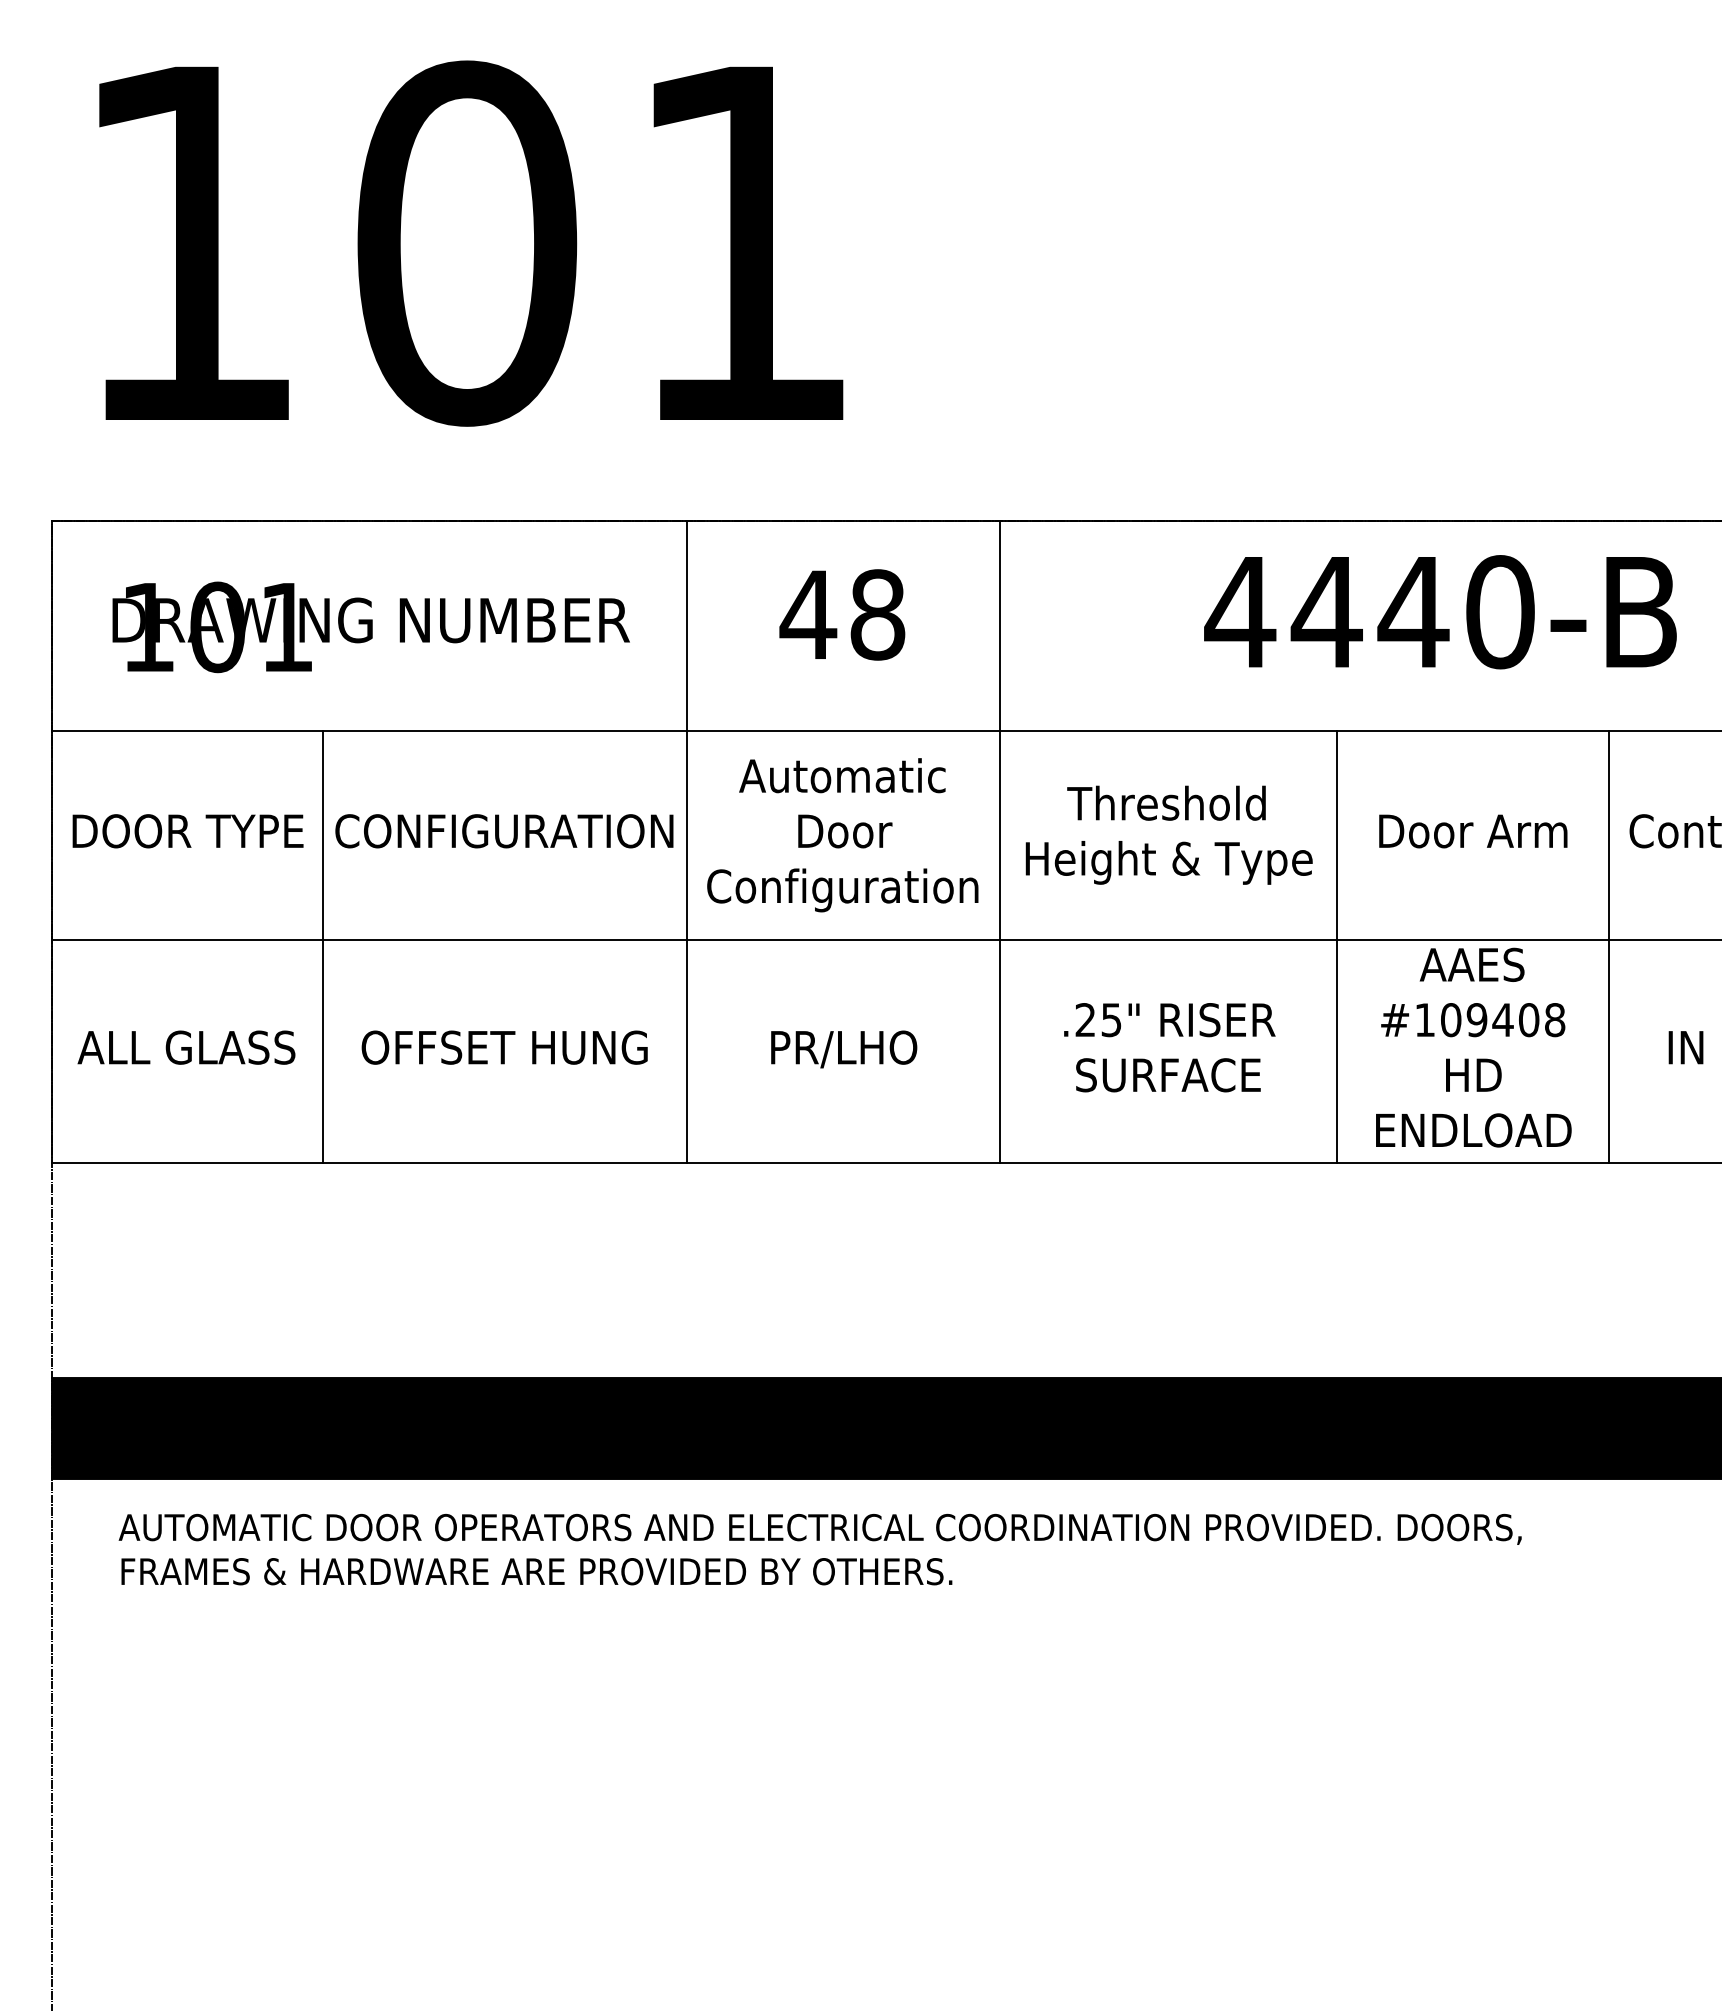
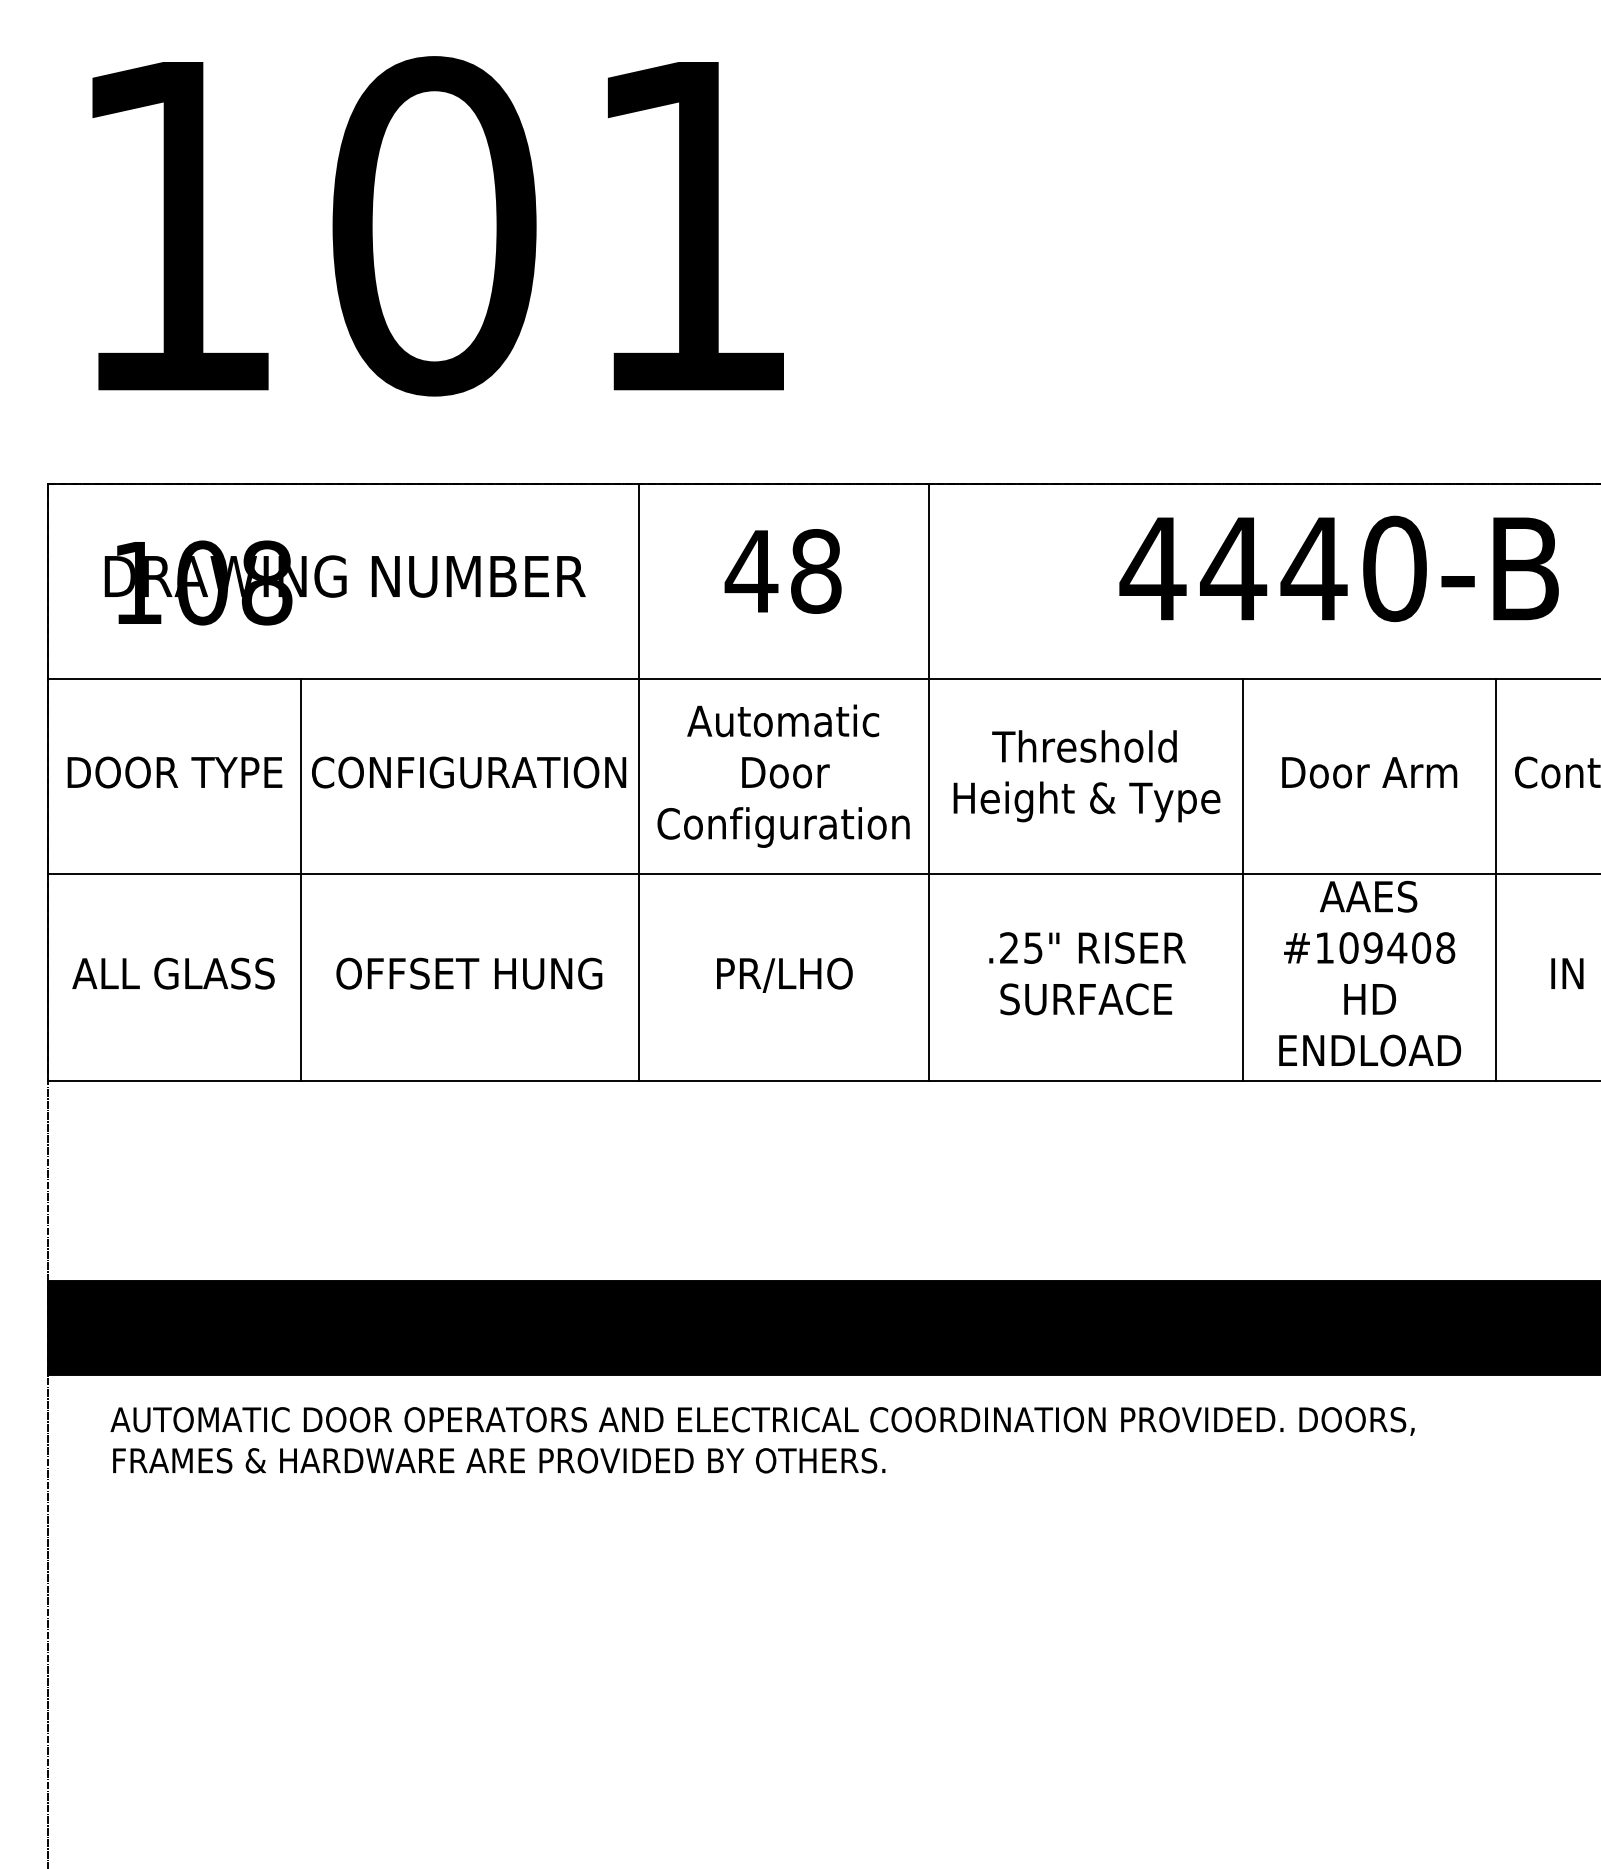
text: (286, 626) -> (266, 582), 101 -> 108

